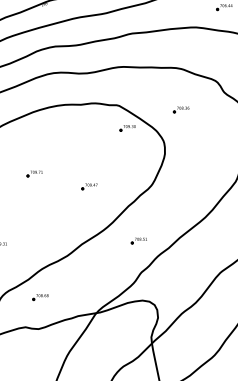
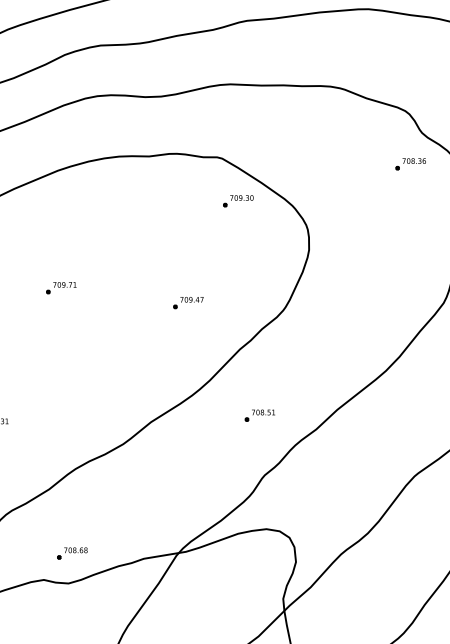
part: (180, 109) -> (409, 163), moved
part: (89, 186) -> (188, 302), moved
part: (40, 297) -> (72, 553), moved

